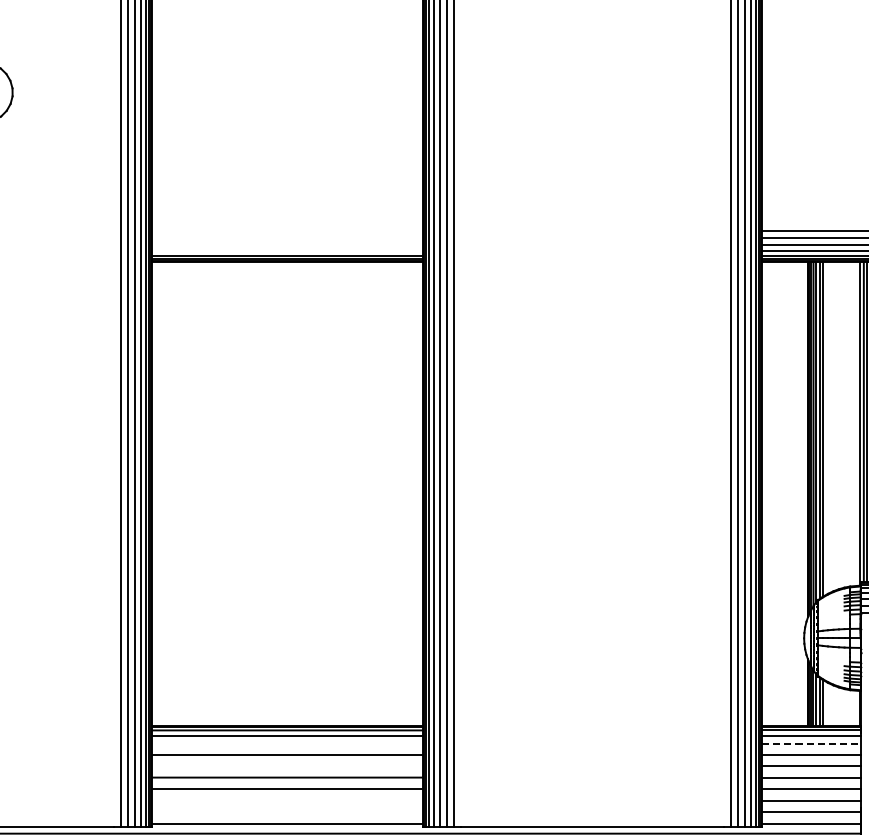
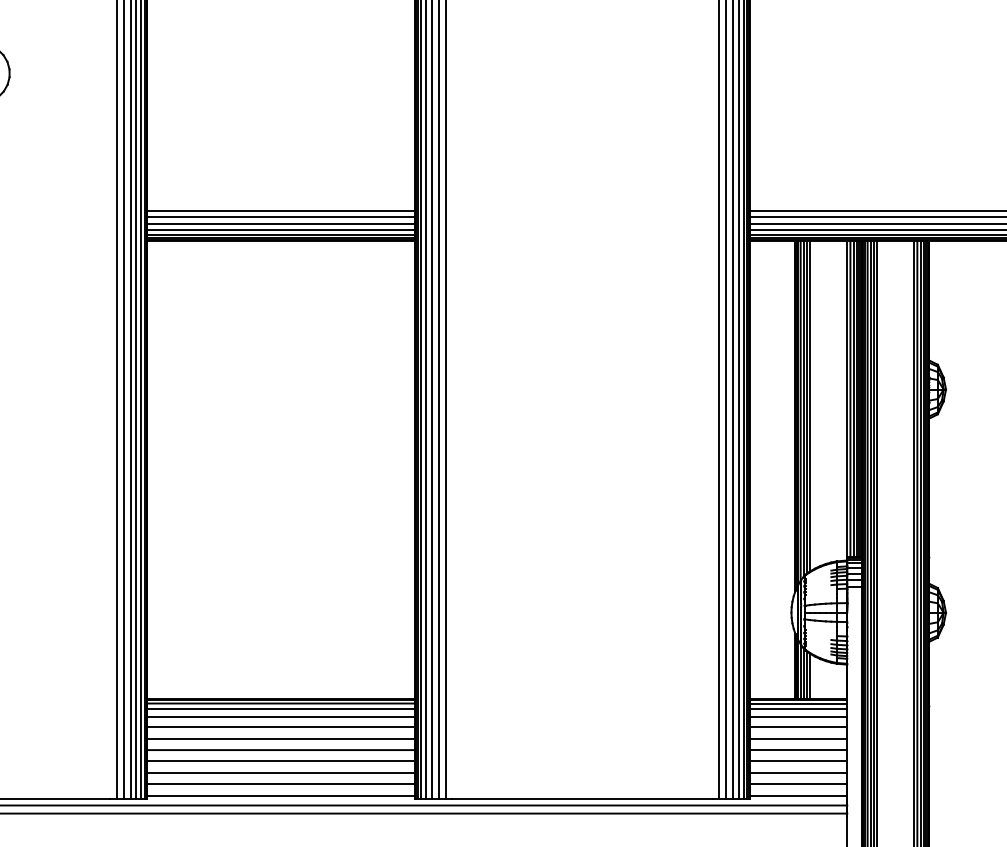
line: (287, 231) -> (281, 210), added
line: (287, 238) -> (281, 217), added
line: (287, 245) -> (281, 224), added
line: (287, 251) -> (281, 230), added
line: (287, 744) -> (281, 717), added
line: (811, 744) -> (798, 717), dashed -> solid
line: (287, 765) -> (281, 738), added
line: (287, 800) -> (281, 772), added
line: (287, 812) -> (281, 784), added

